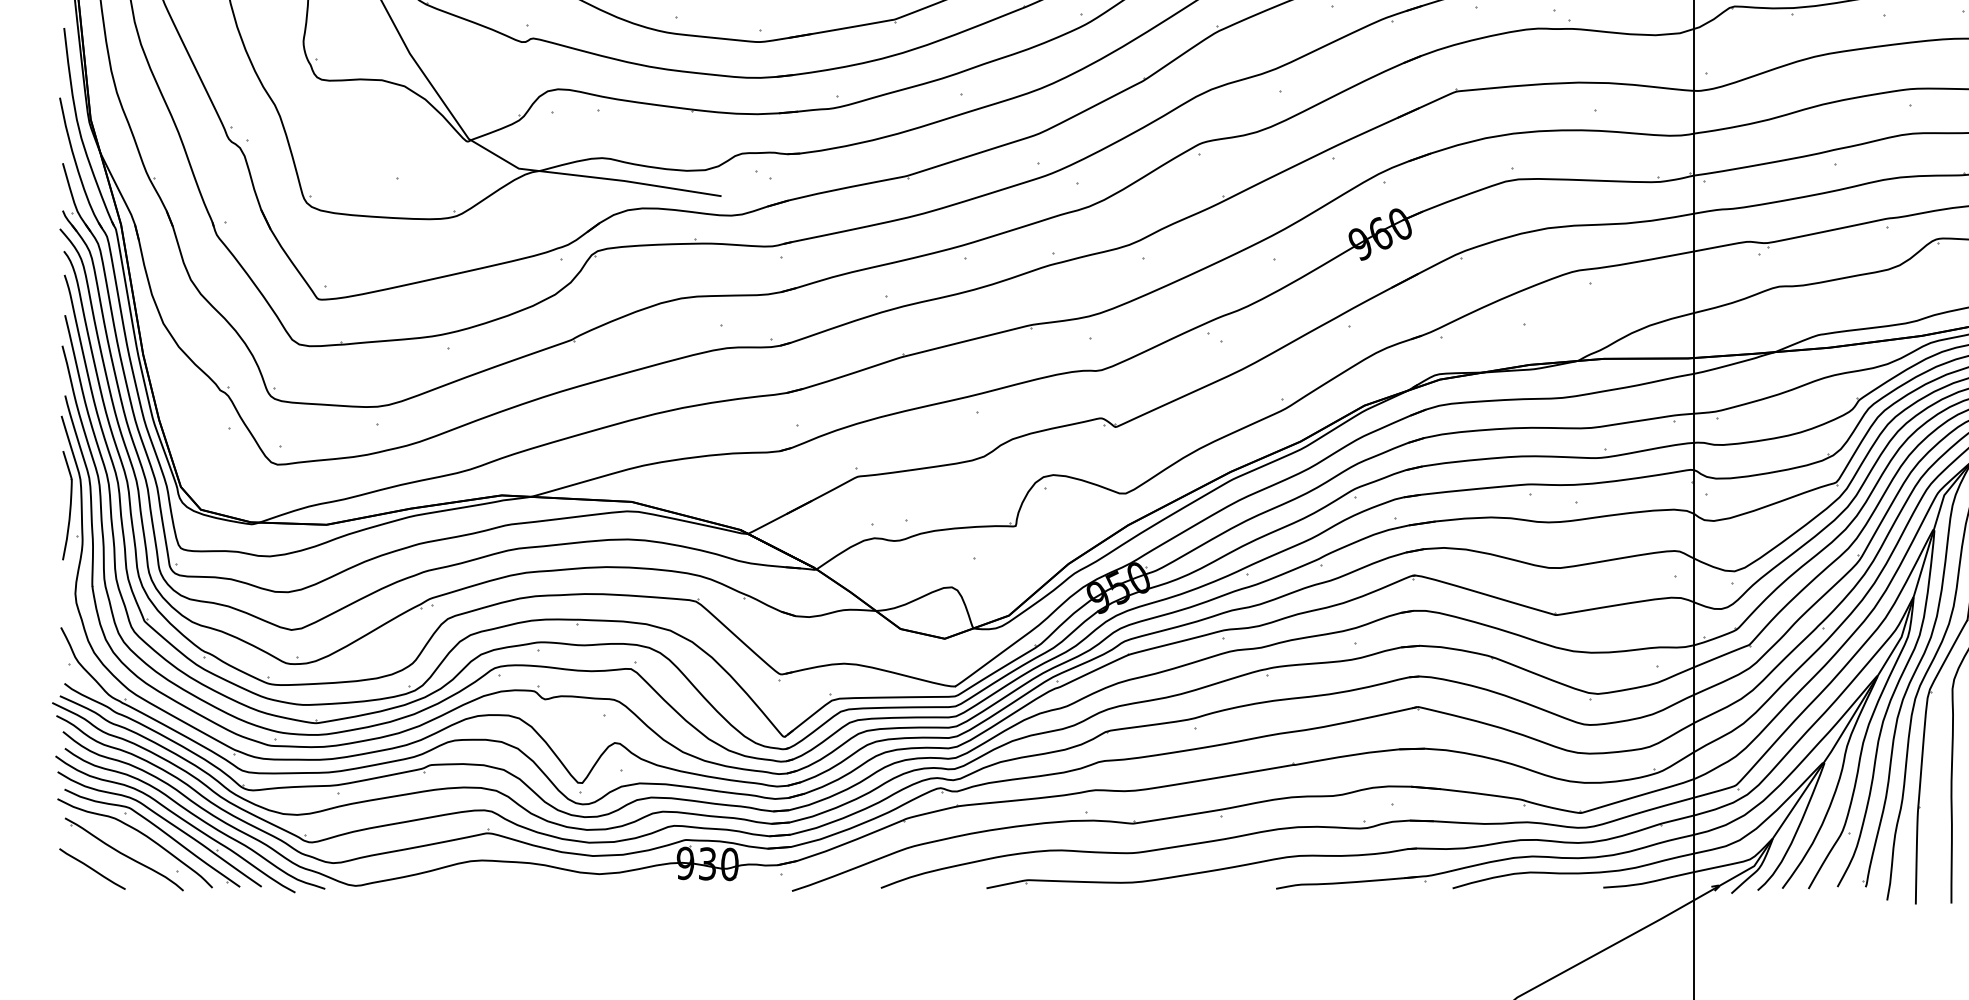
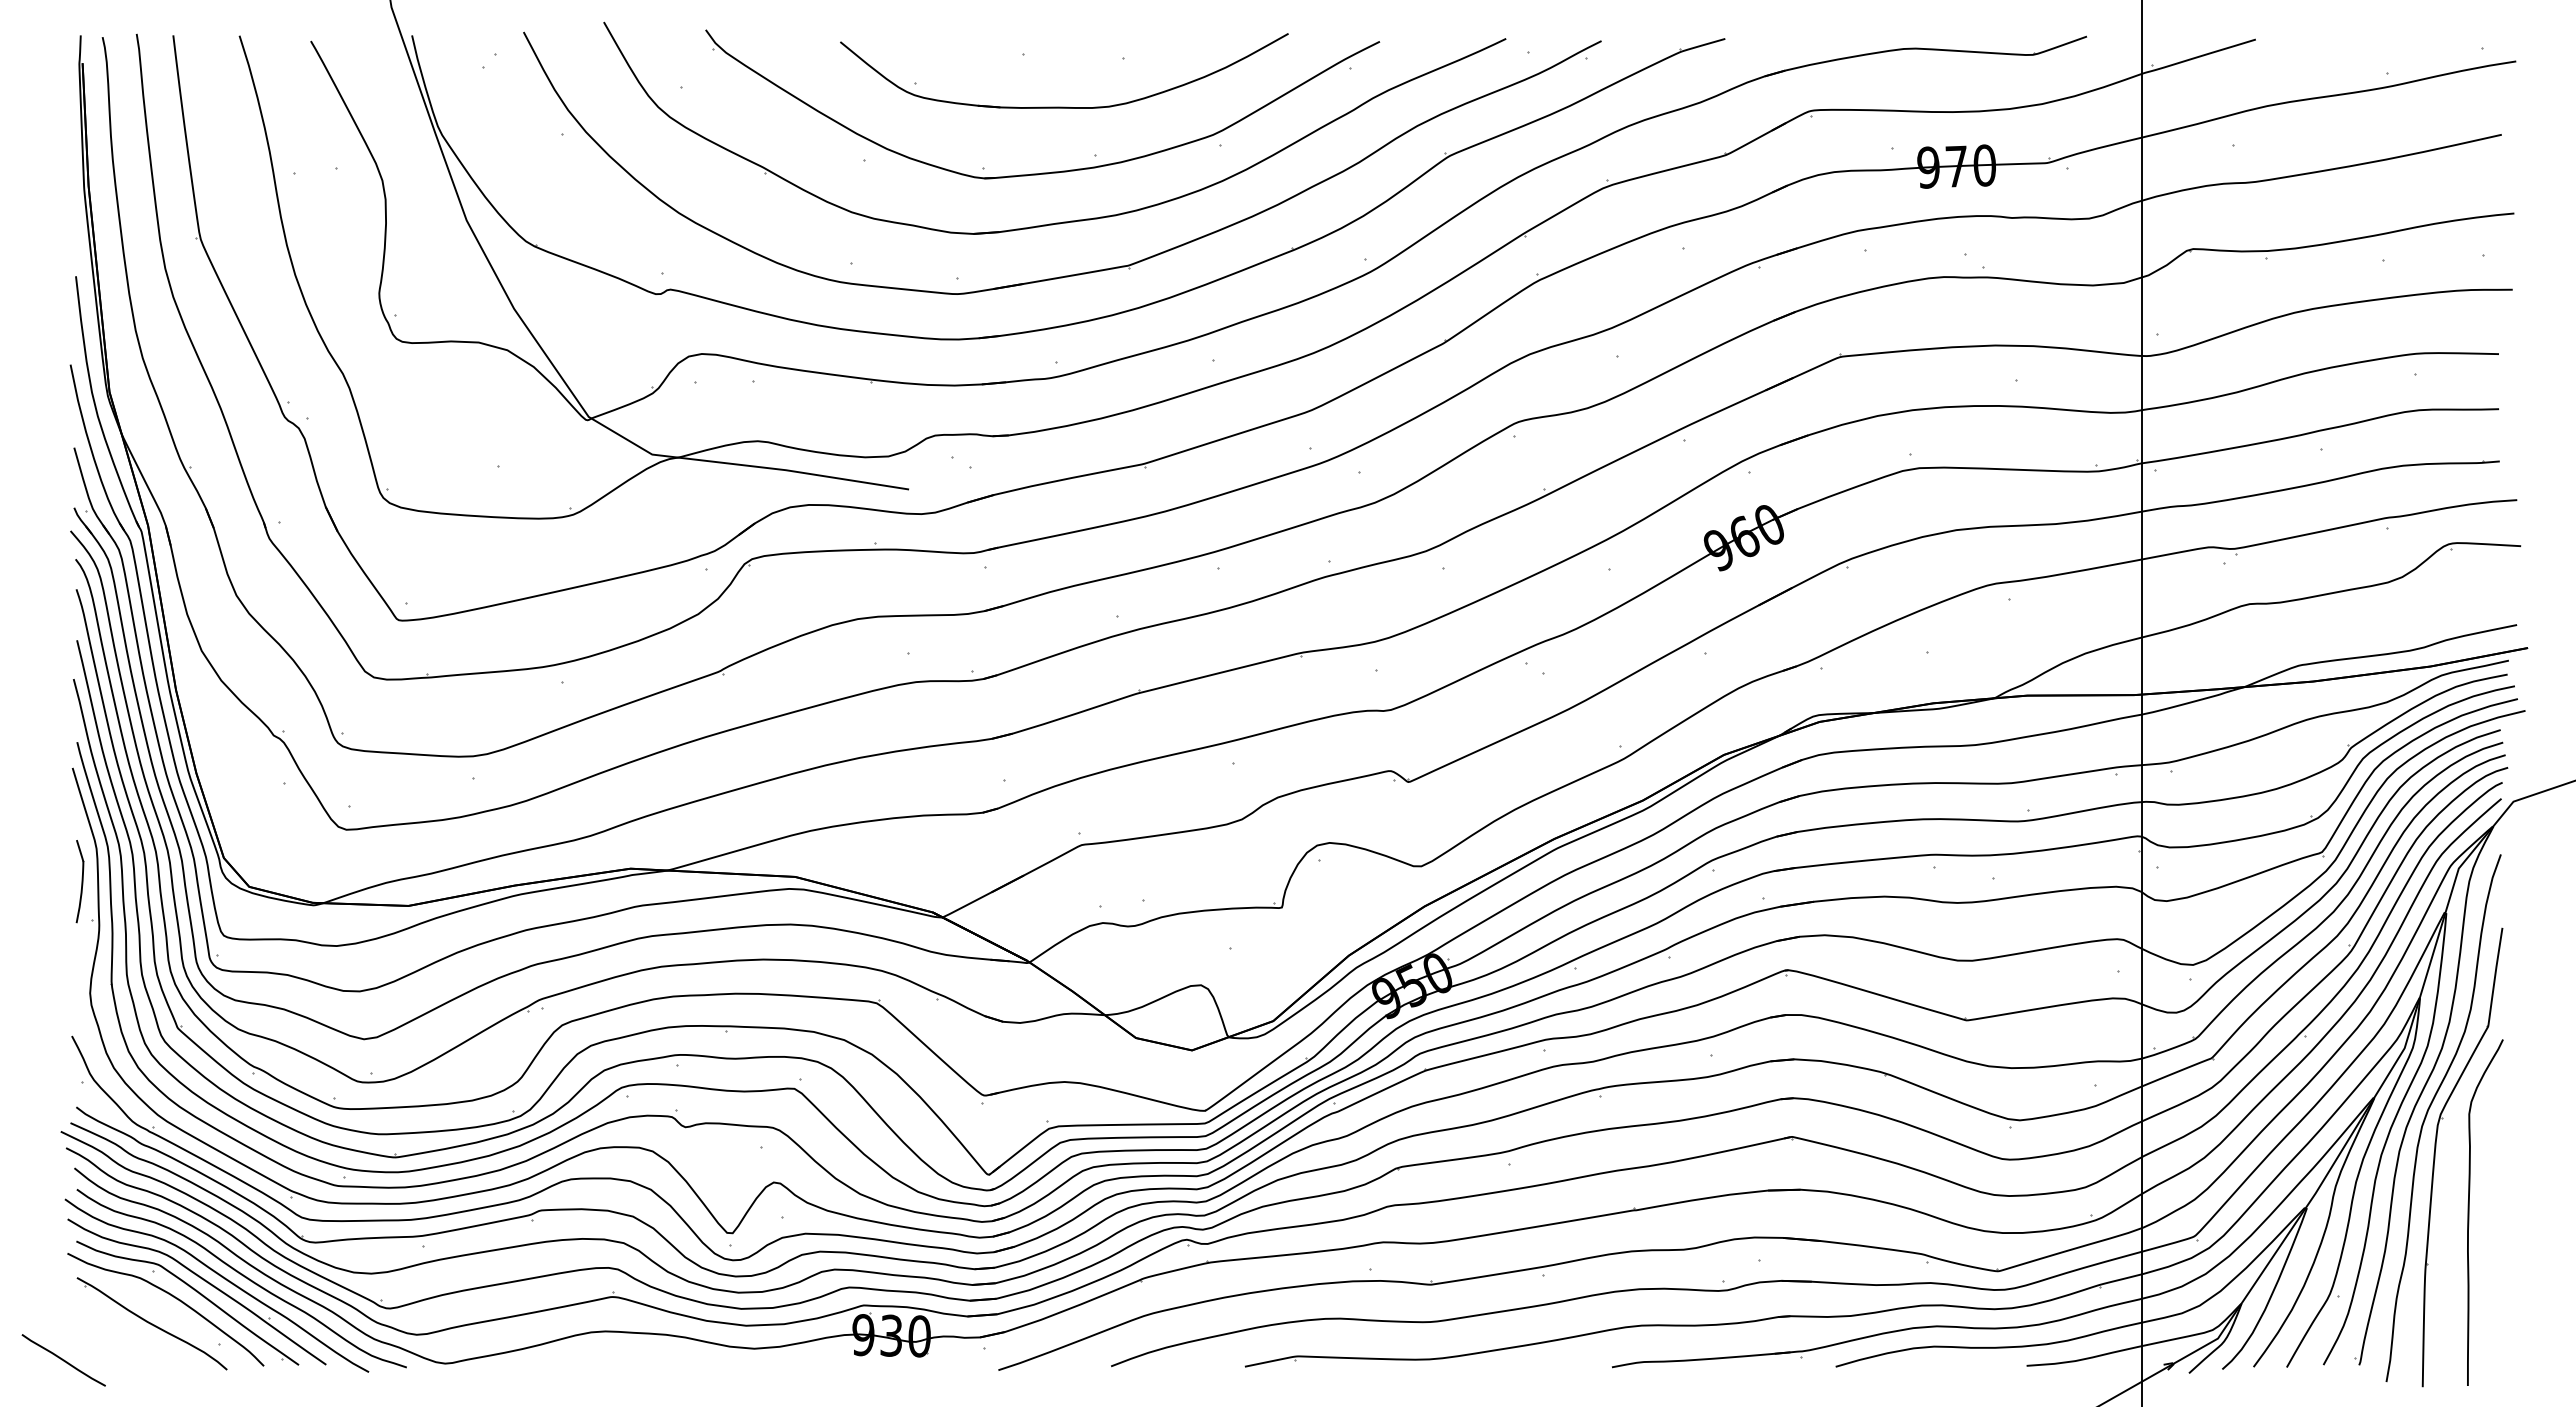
part: (66, 505) -> (79, 881), size x0.6
line: (92, 869) -> (63, 1360), moved

